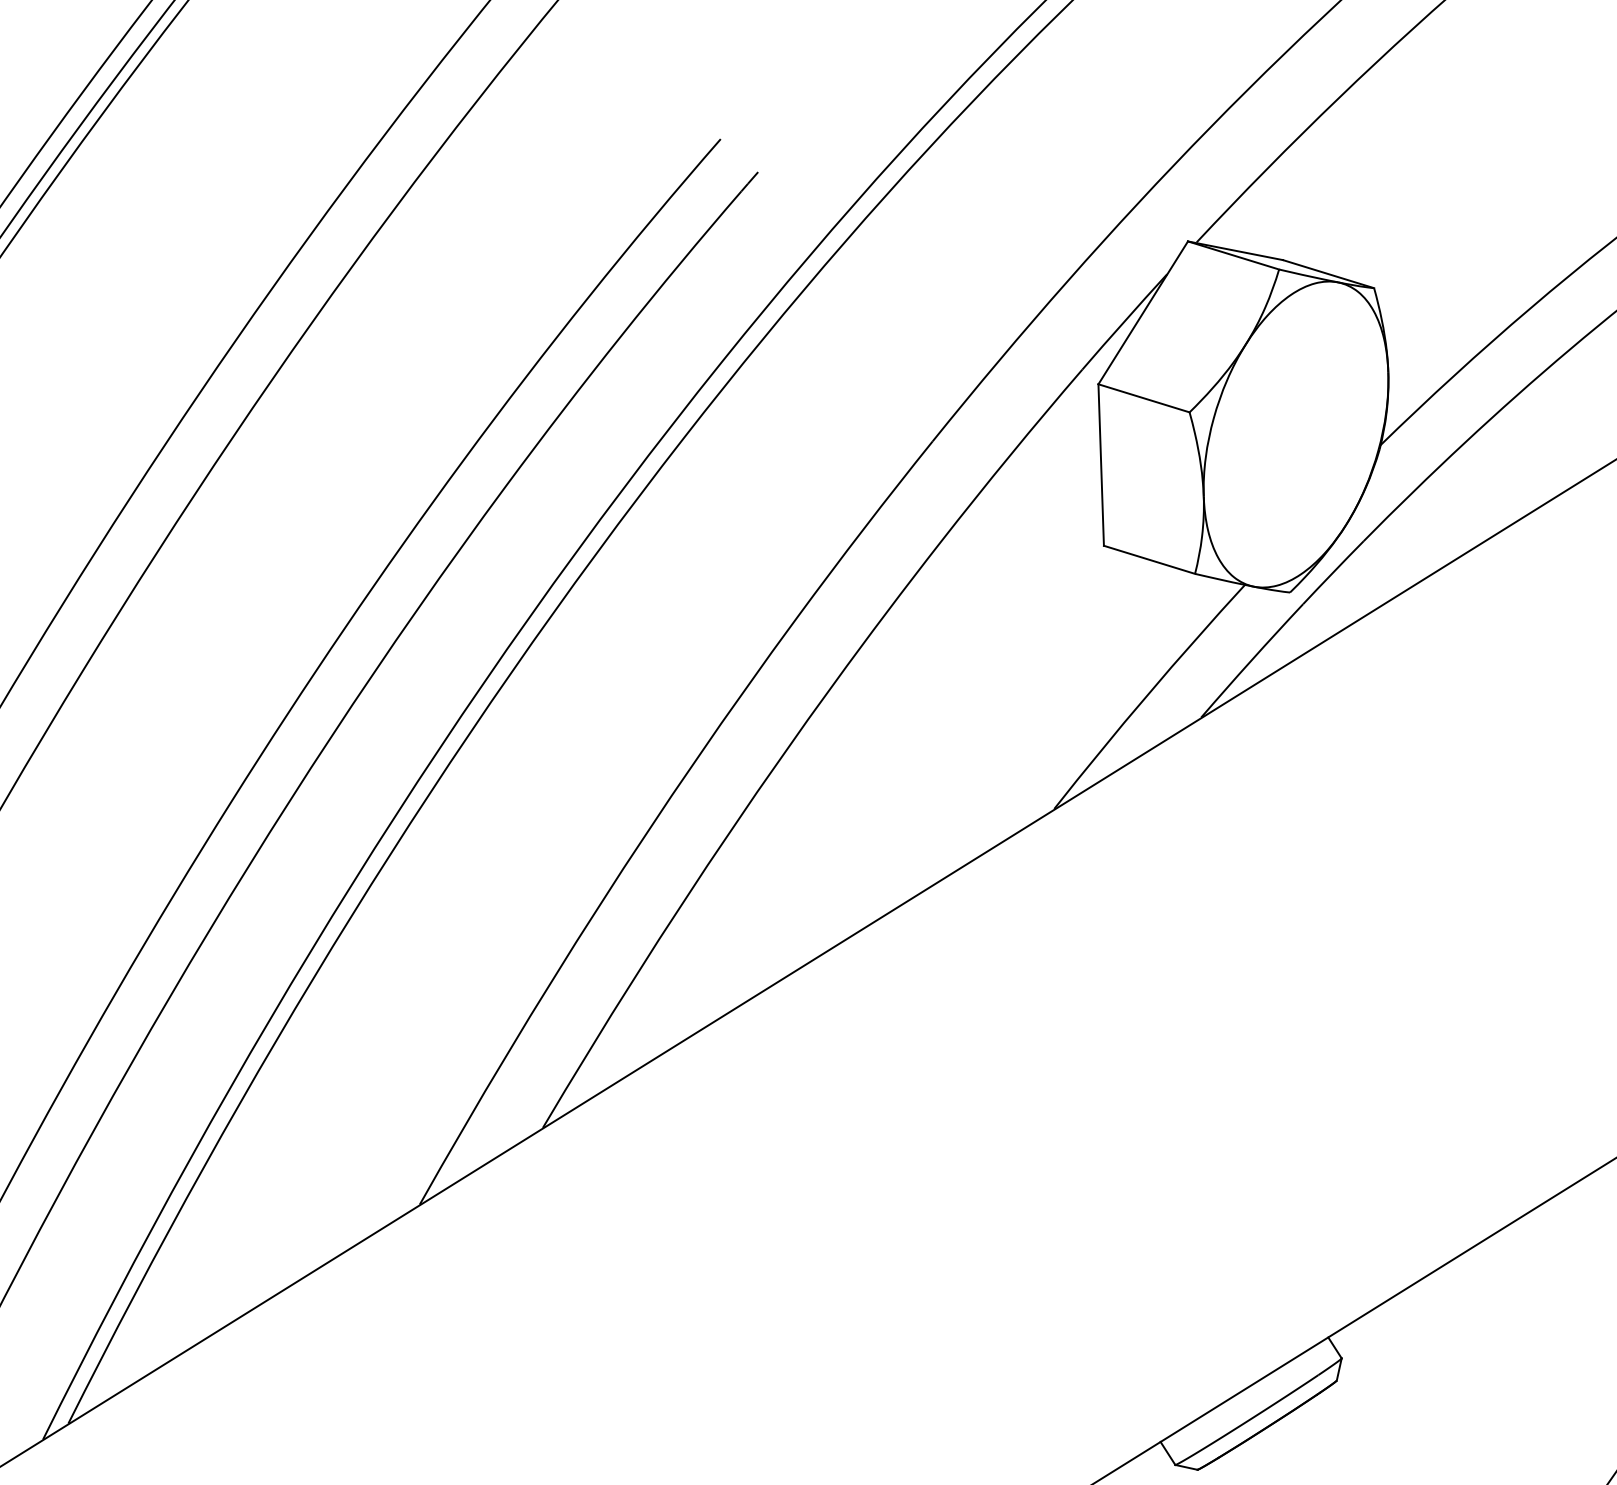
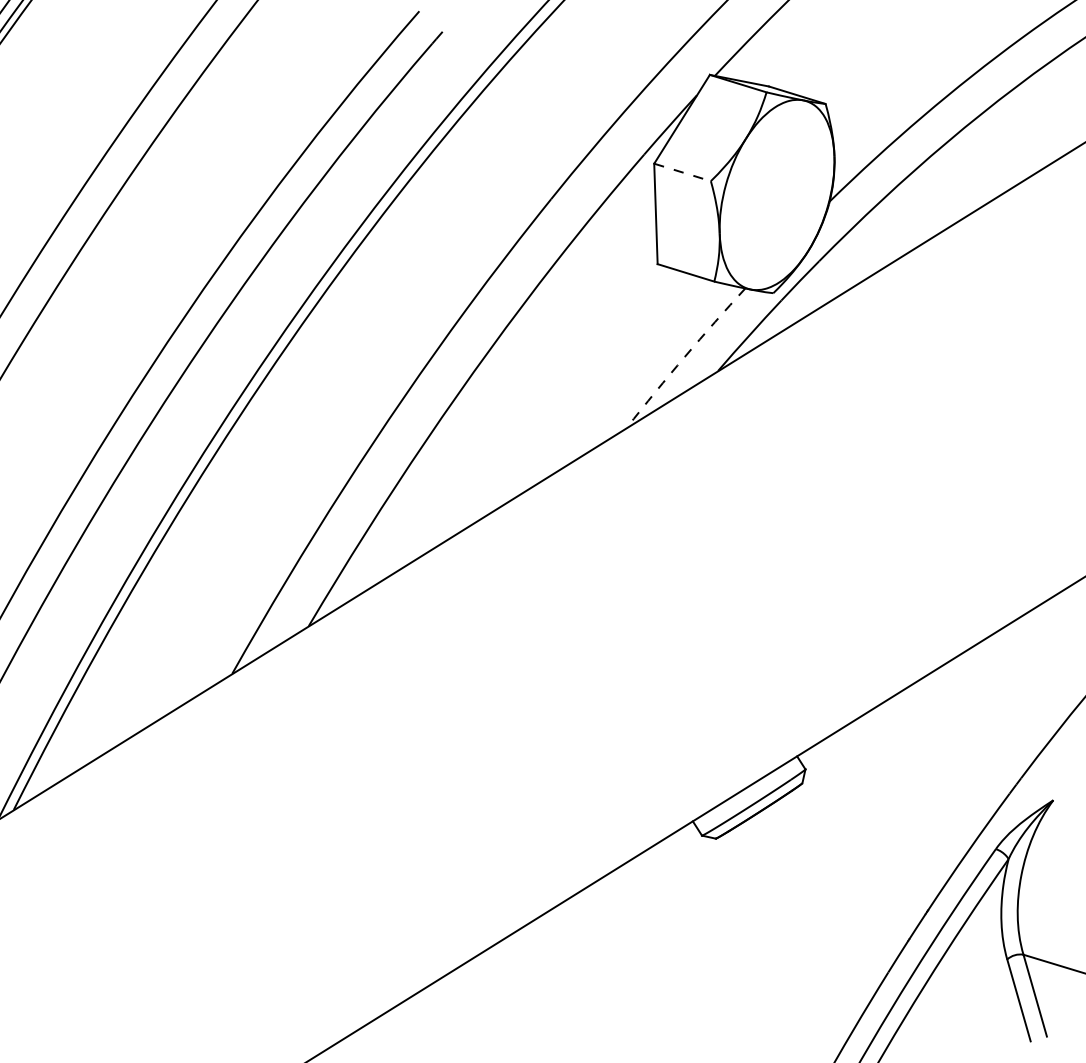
line: (1143, 398) -> (682, 172), solid -> dashed
arc: (1147, 694) -> (684, 356), solid -> dashed

